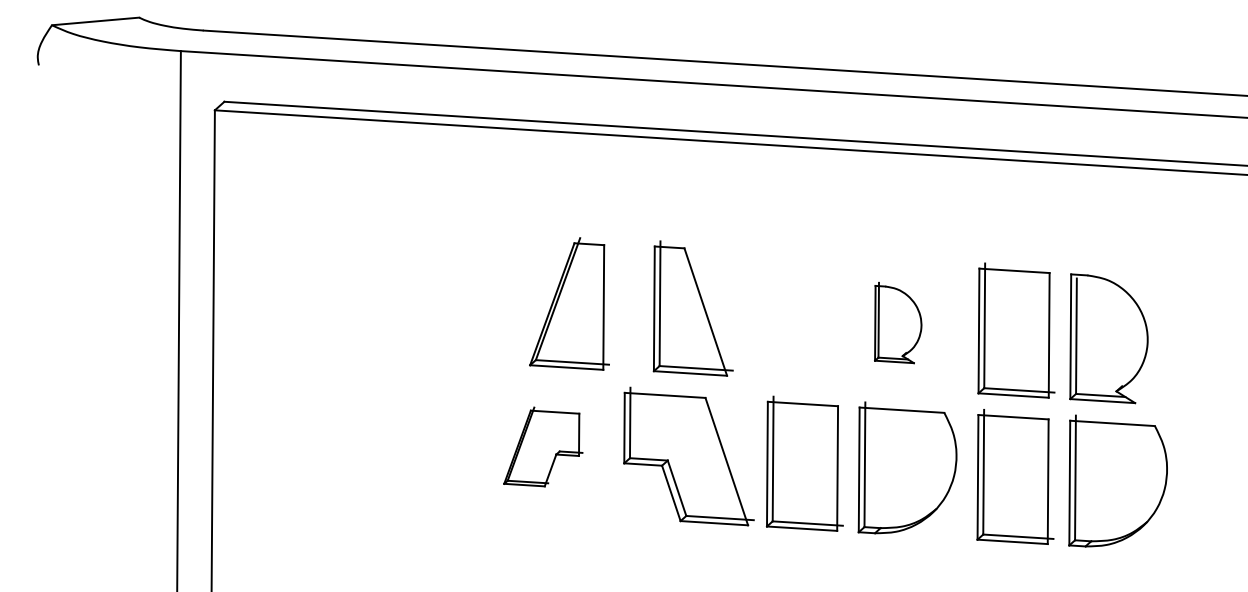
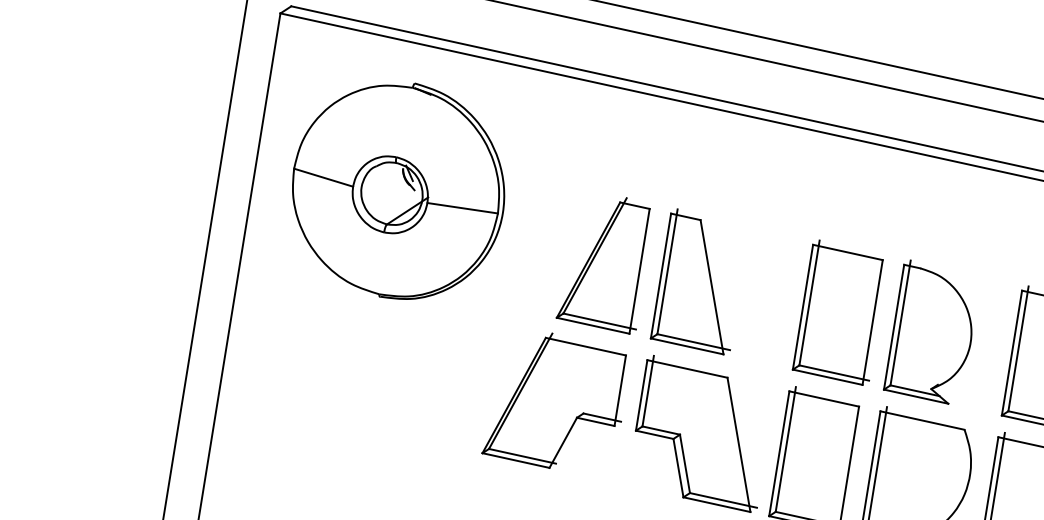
part: (356, 264) -> (398, 189), added
part: (692, 308) -> (699, 281), moved
part: (805, 317) -> (840, 312), added
part: (897, 322) -> (931, 331), size x1.67
part: (543, 446) -> (557, 401), size x1.67

